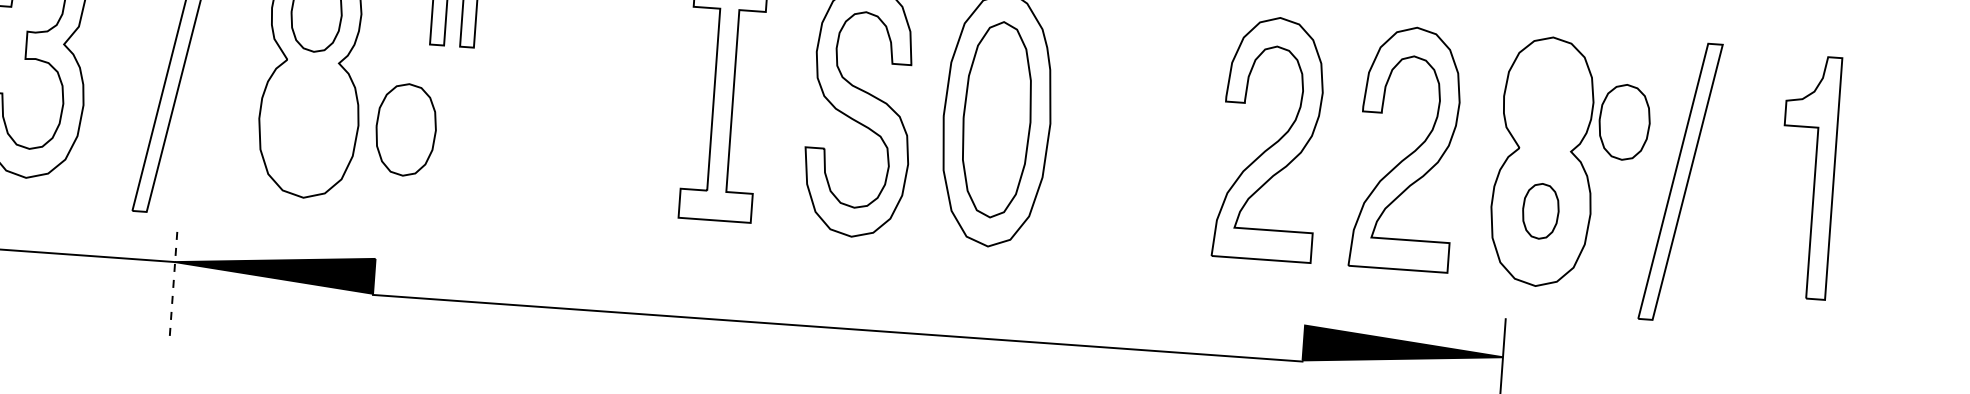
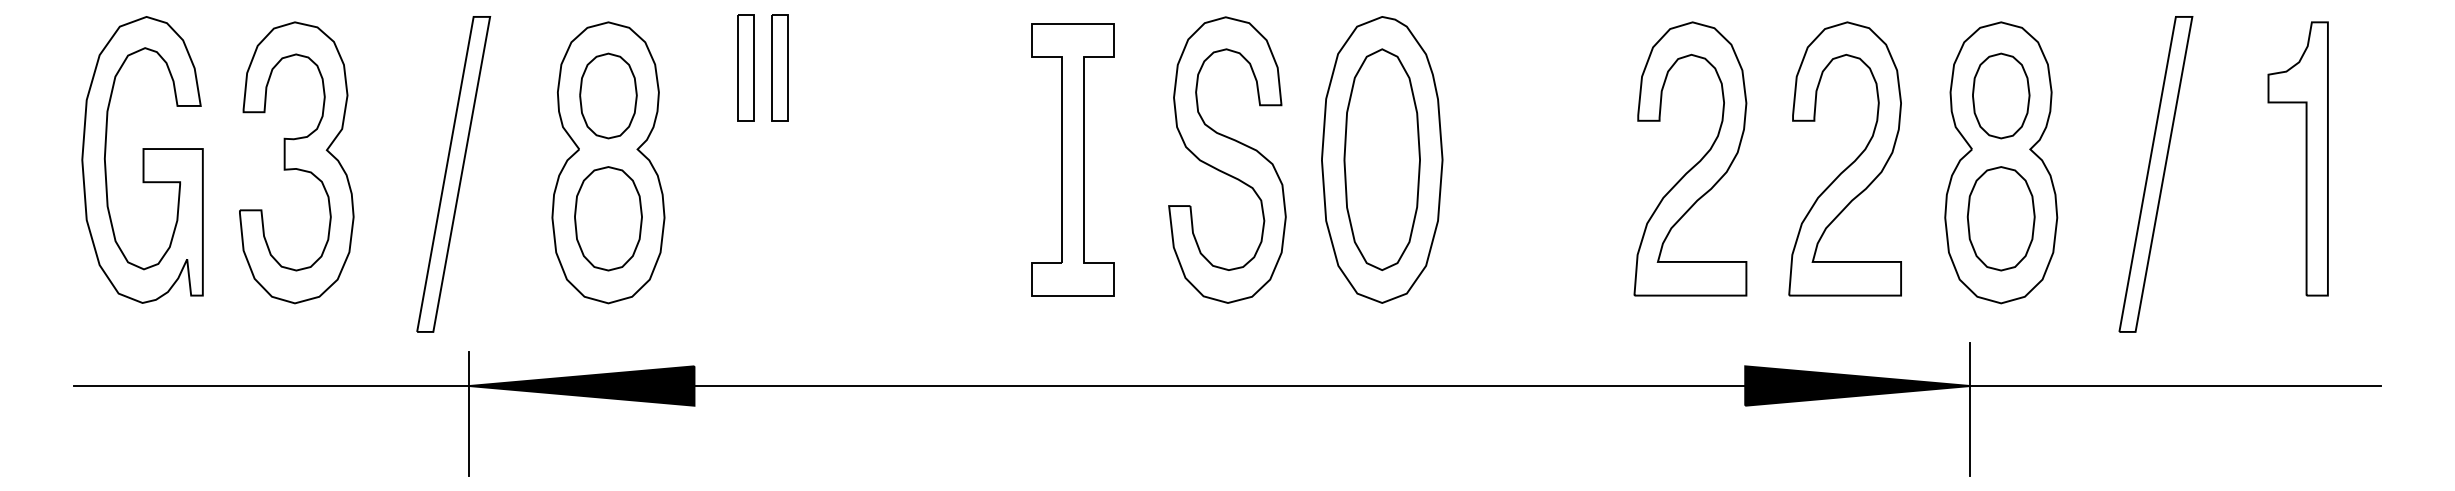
part: (1624, 121) -> (2001, 95), moved
part: (406, 129) -> (608, 218), moved
part: (1540, 210) -> (2000, 218), size x1.67
line: (173, 287) -> (469, 414), dashed -> solid
line: (837, 328) -> (1219, 386), moved
line: (1684, 370) -> (2175, 386), added

